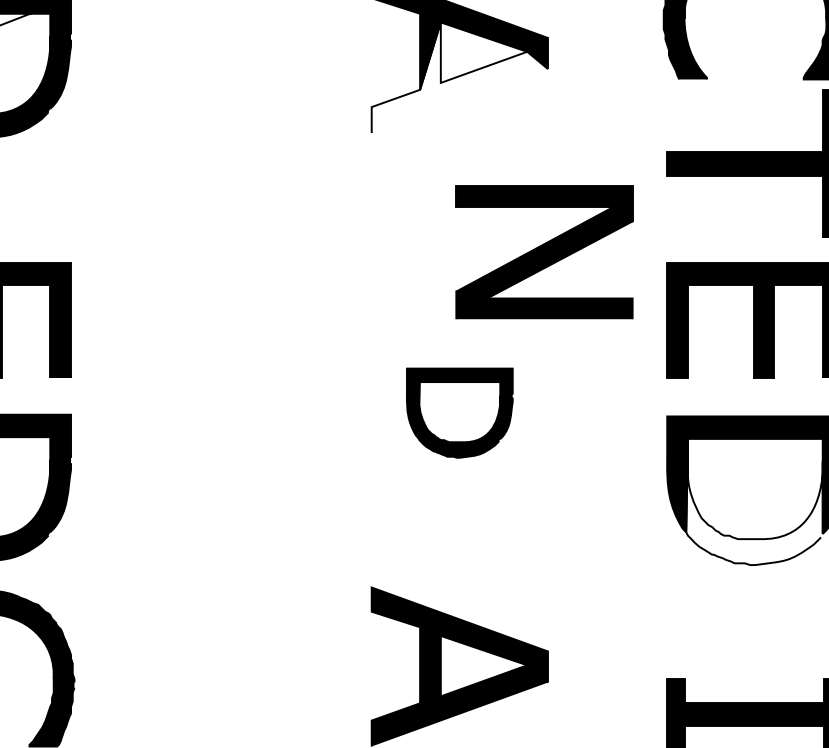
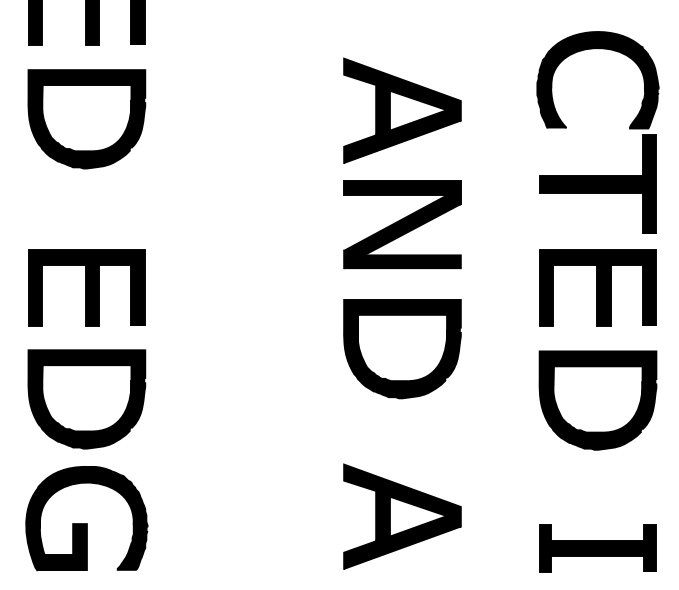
fill: (459, 76) -> (402, 126), added
part: (544, 251) -> (402, 224), moved
part: (459, 413) -> (402, 349), size x1.67
fill: (754, 501) -> (597, 407), added

